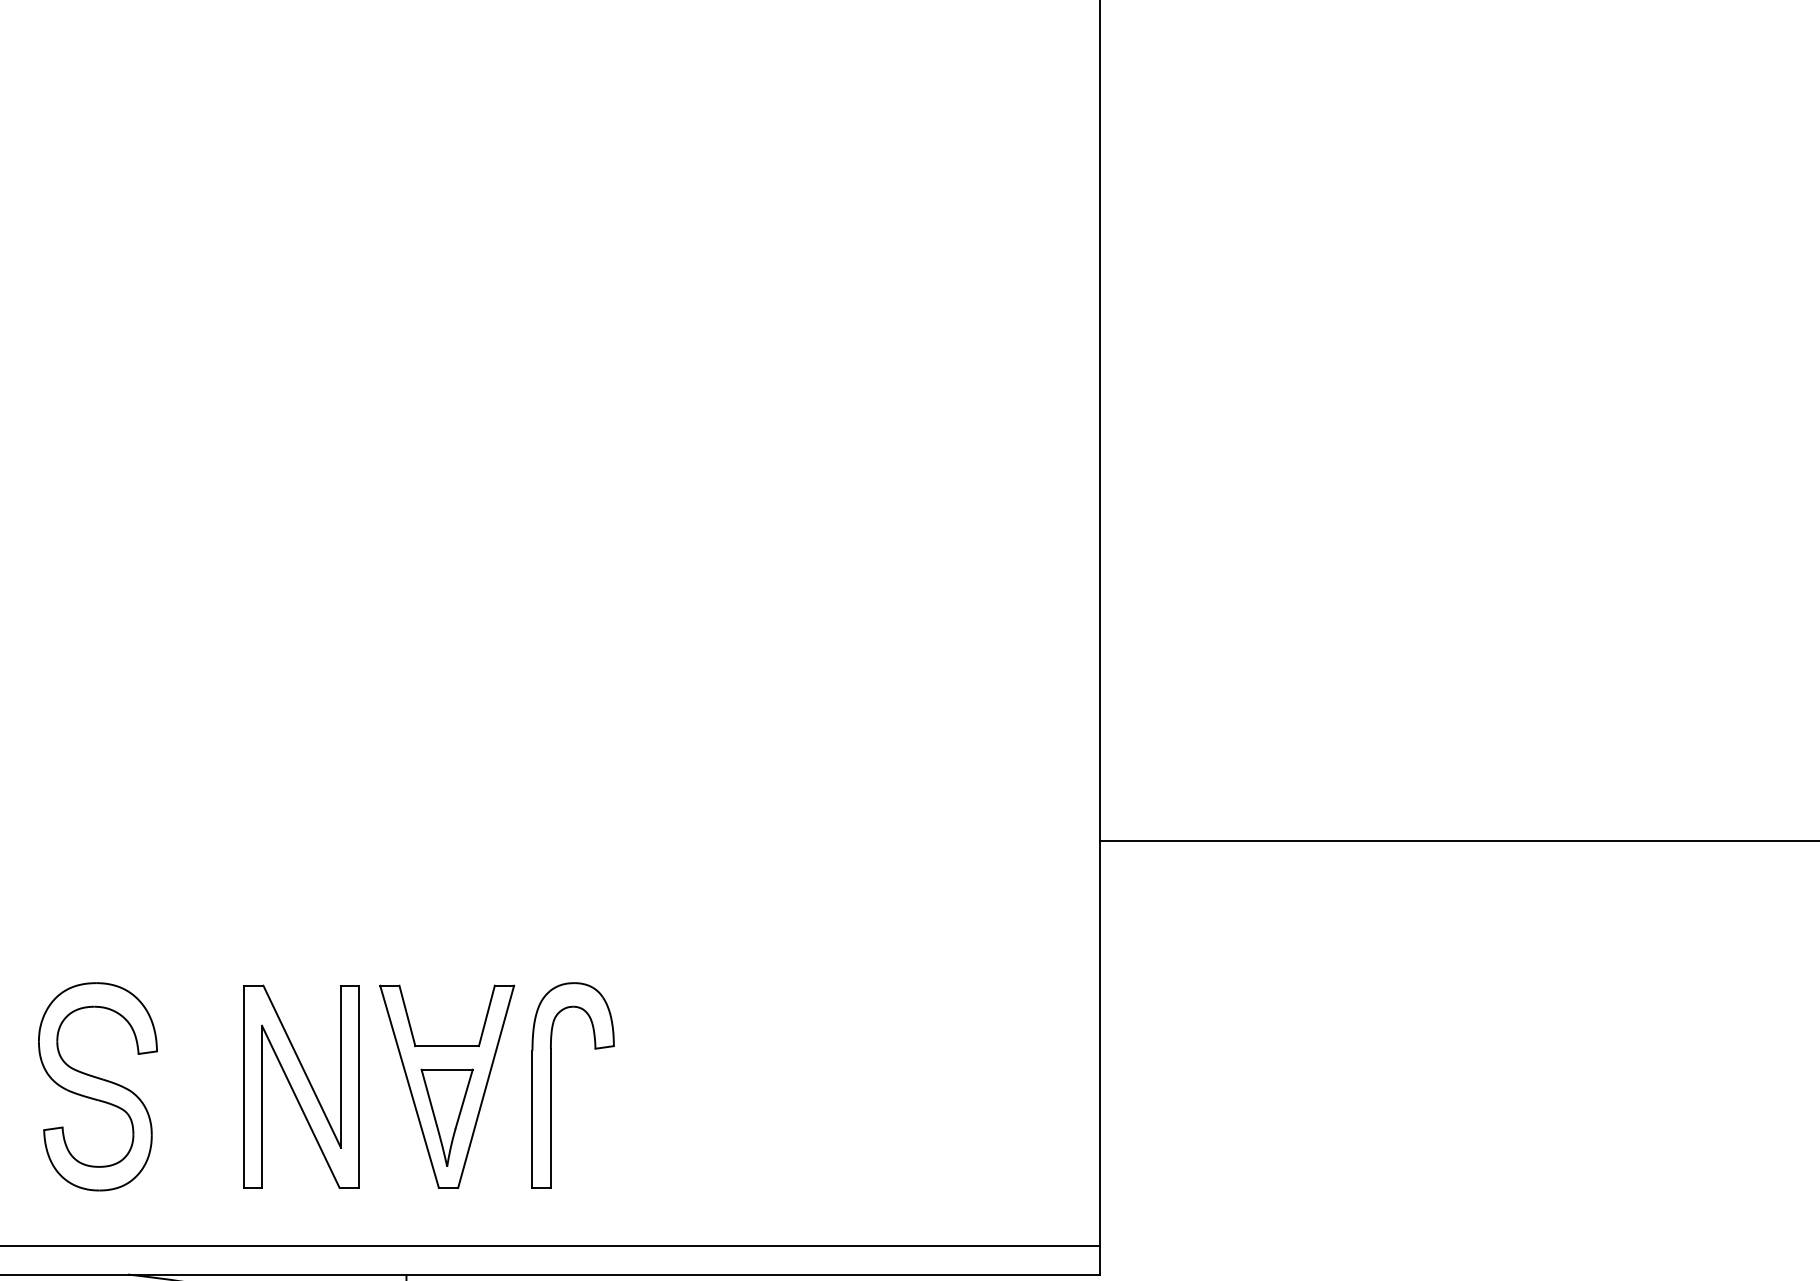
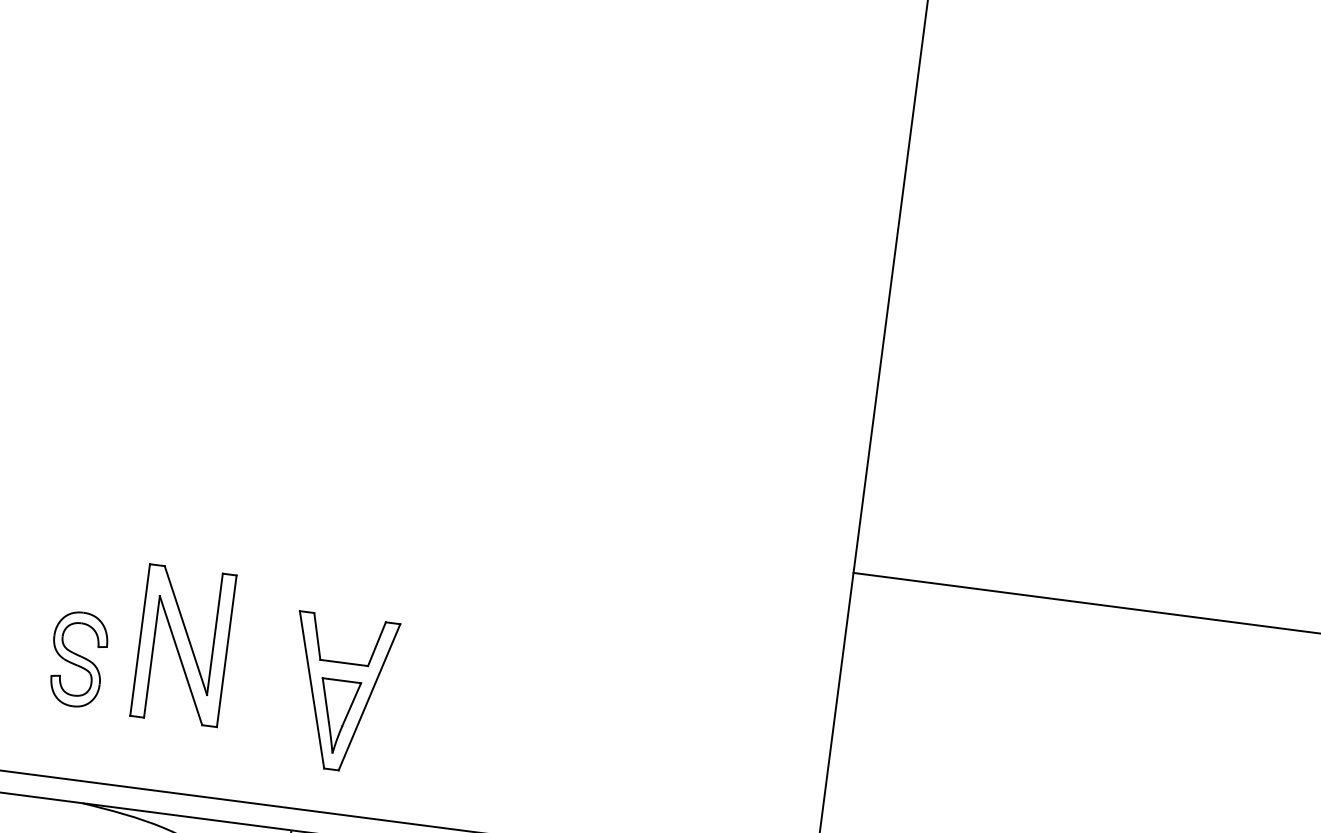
part: (551, 1085) -> (418, 702), removed
part: (97, 1086) -> (77, 659), size x0.6
part: (301, 1086) -> (183, 645), moved

